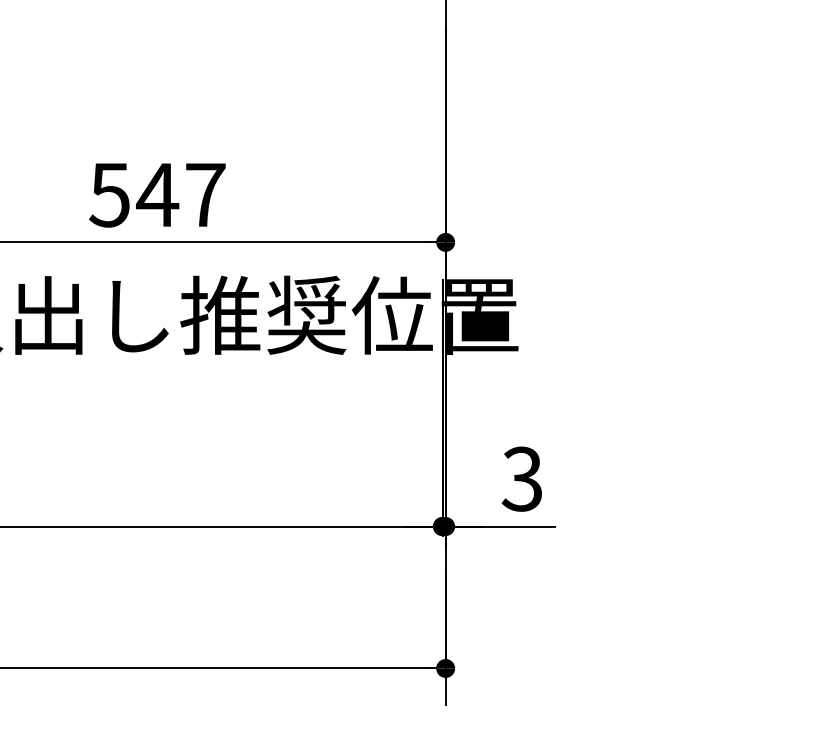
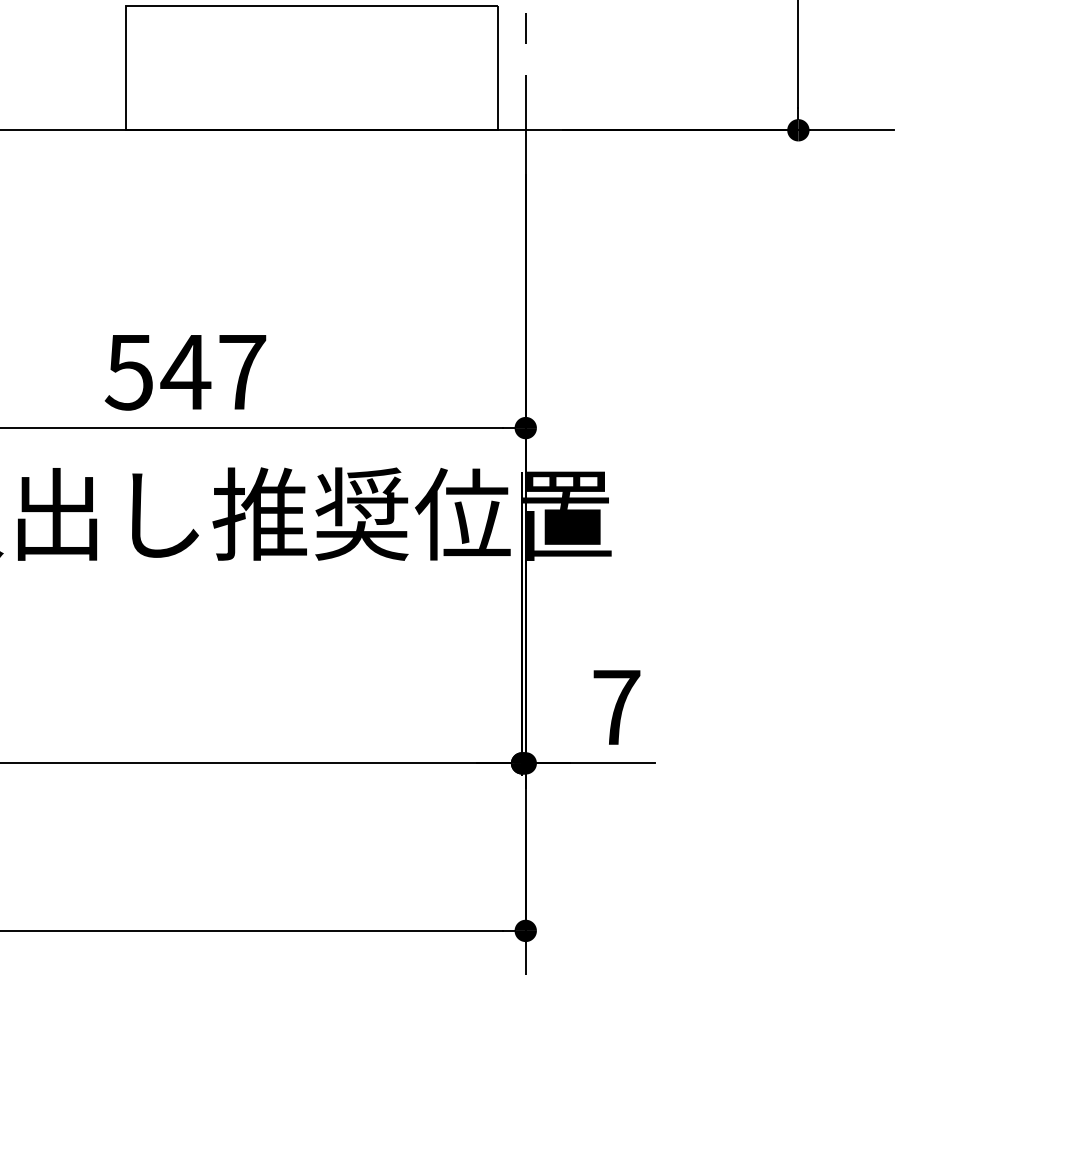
text: (522, 479) -> (616, 707), 3 -> 7

